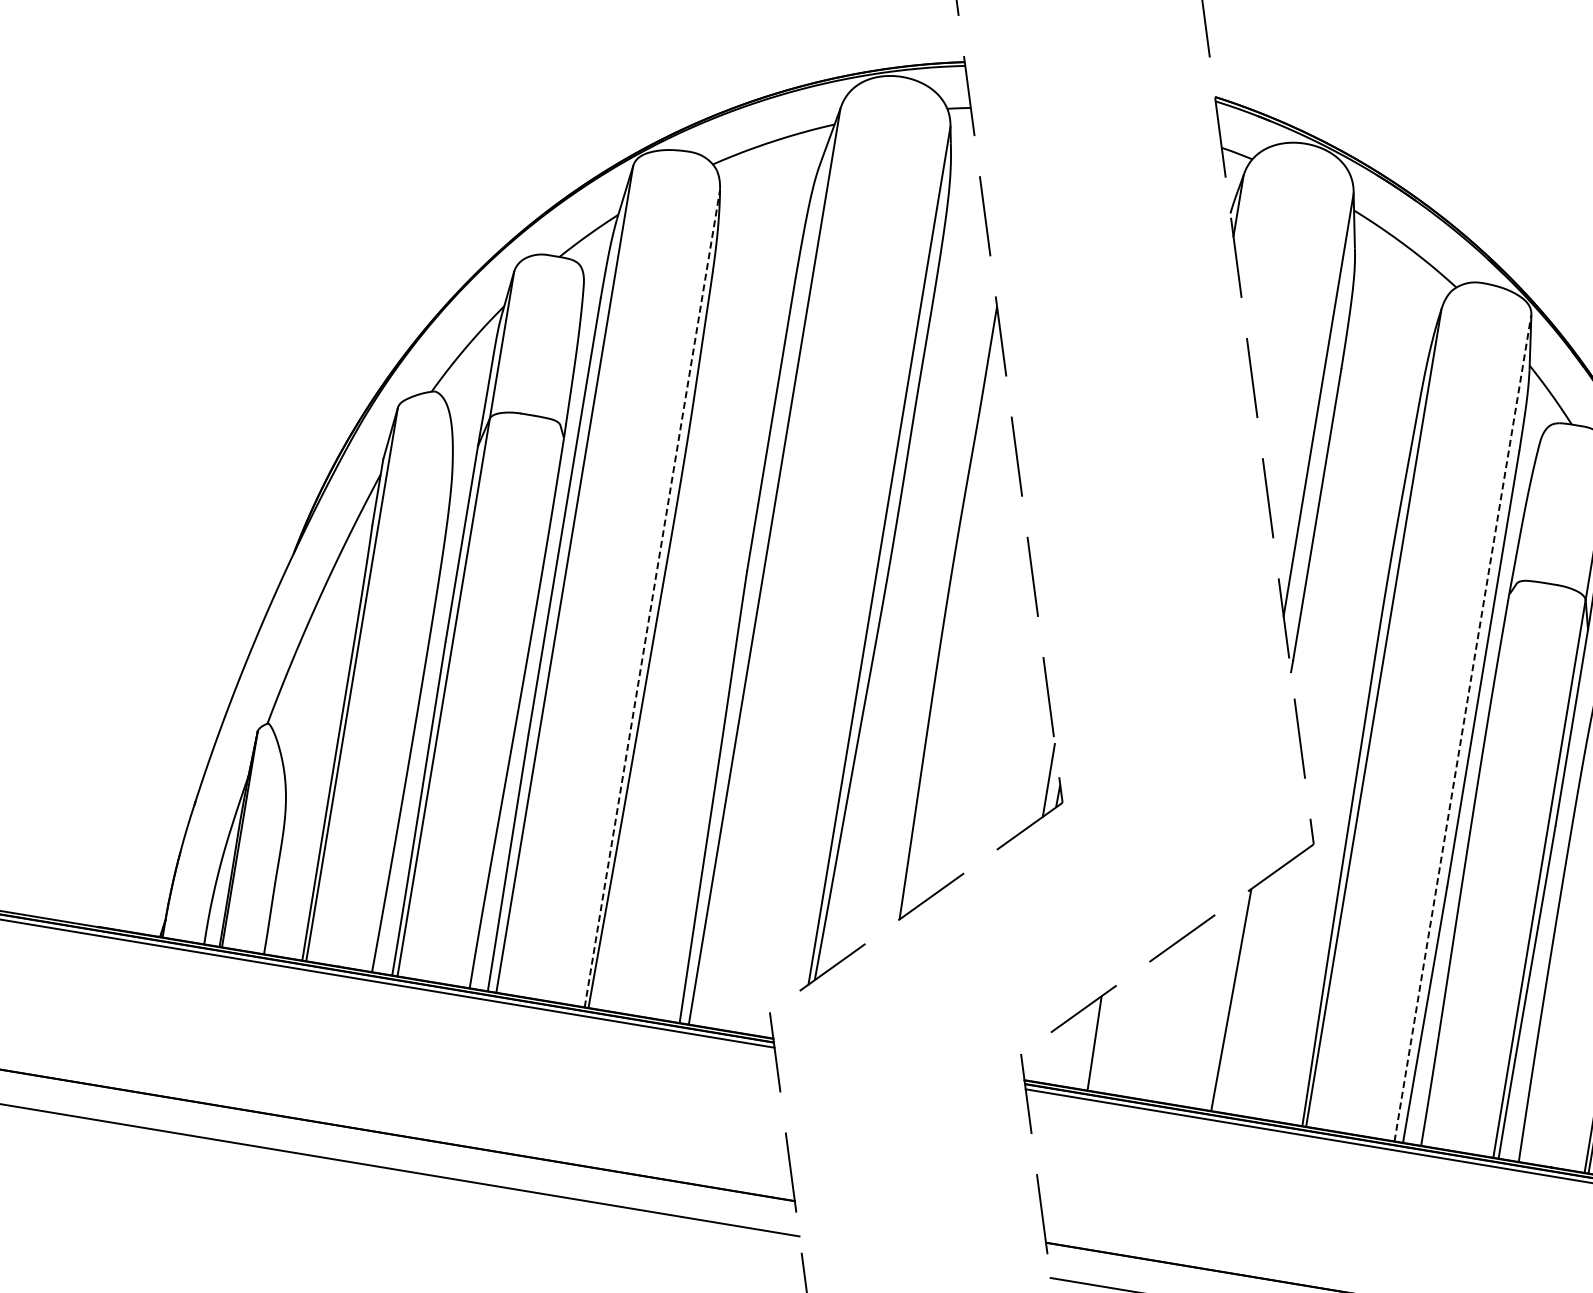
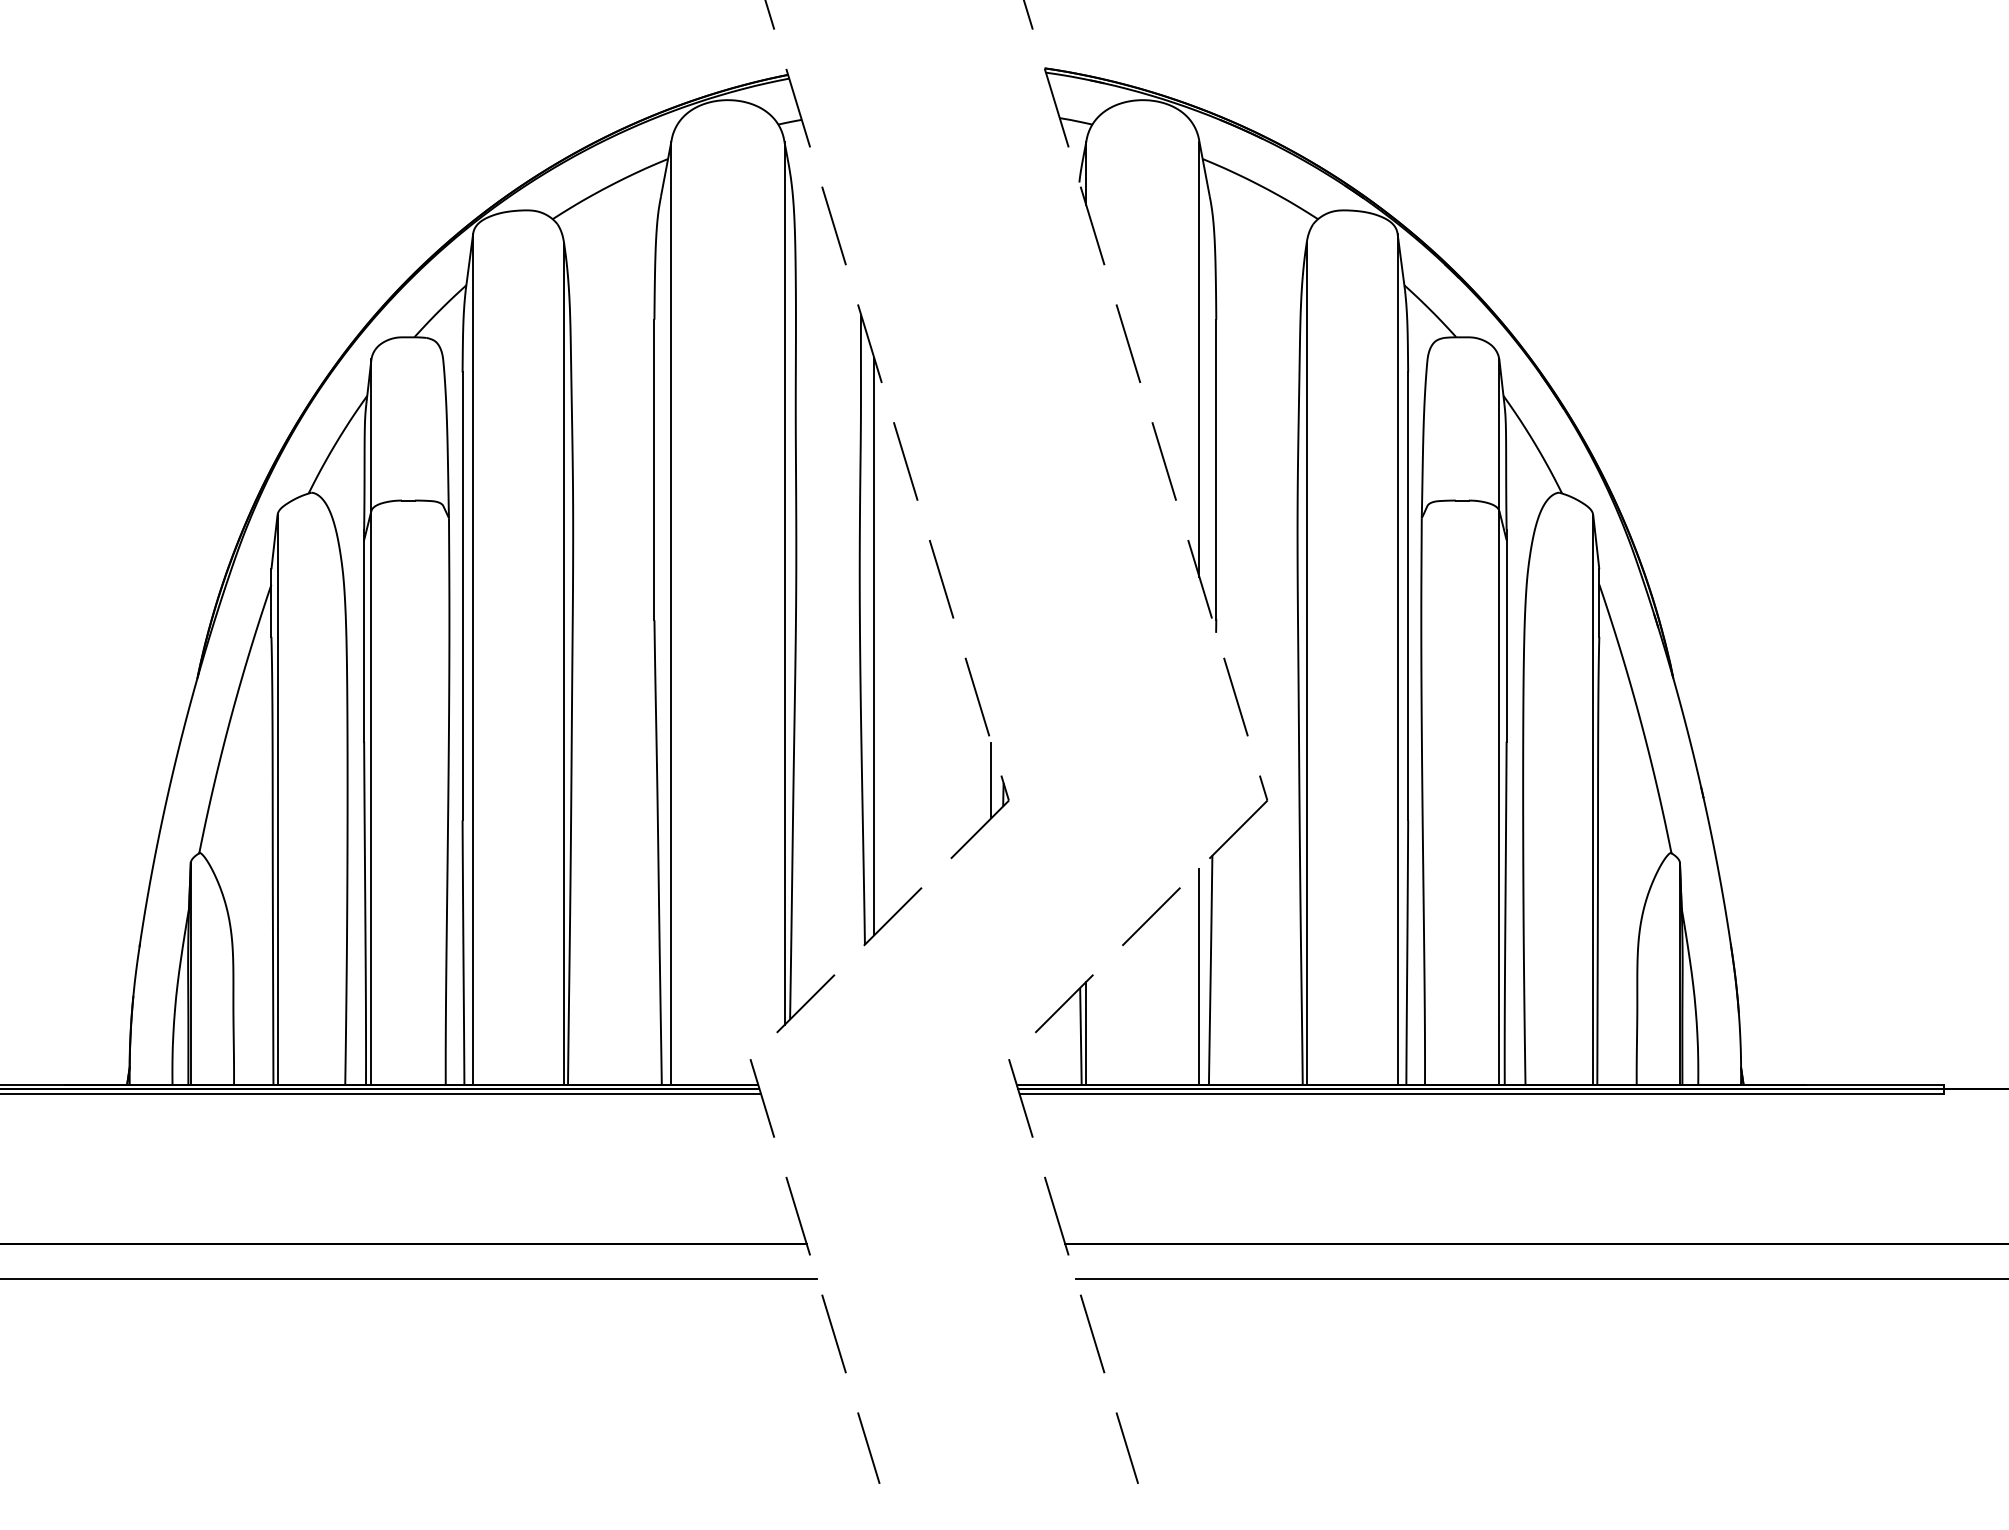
line: (652, 598) -> (564, 664), dashed -> solid
line: (956, 631) -> (874, 646), added
line: (1462, 727) -> (1397, 658), dashed -> solid
line: (1219, 1004) -> (1199, 976), added
line: (1100, 1040) -> (1086, 1032), added

